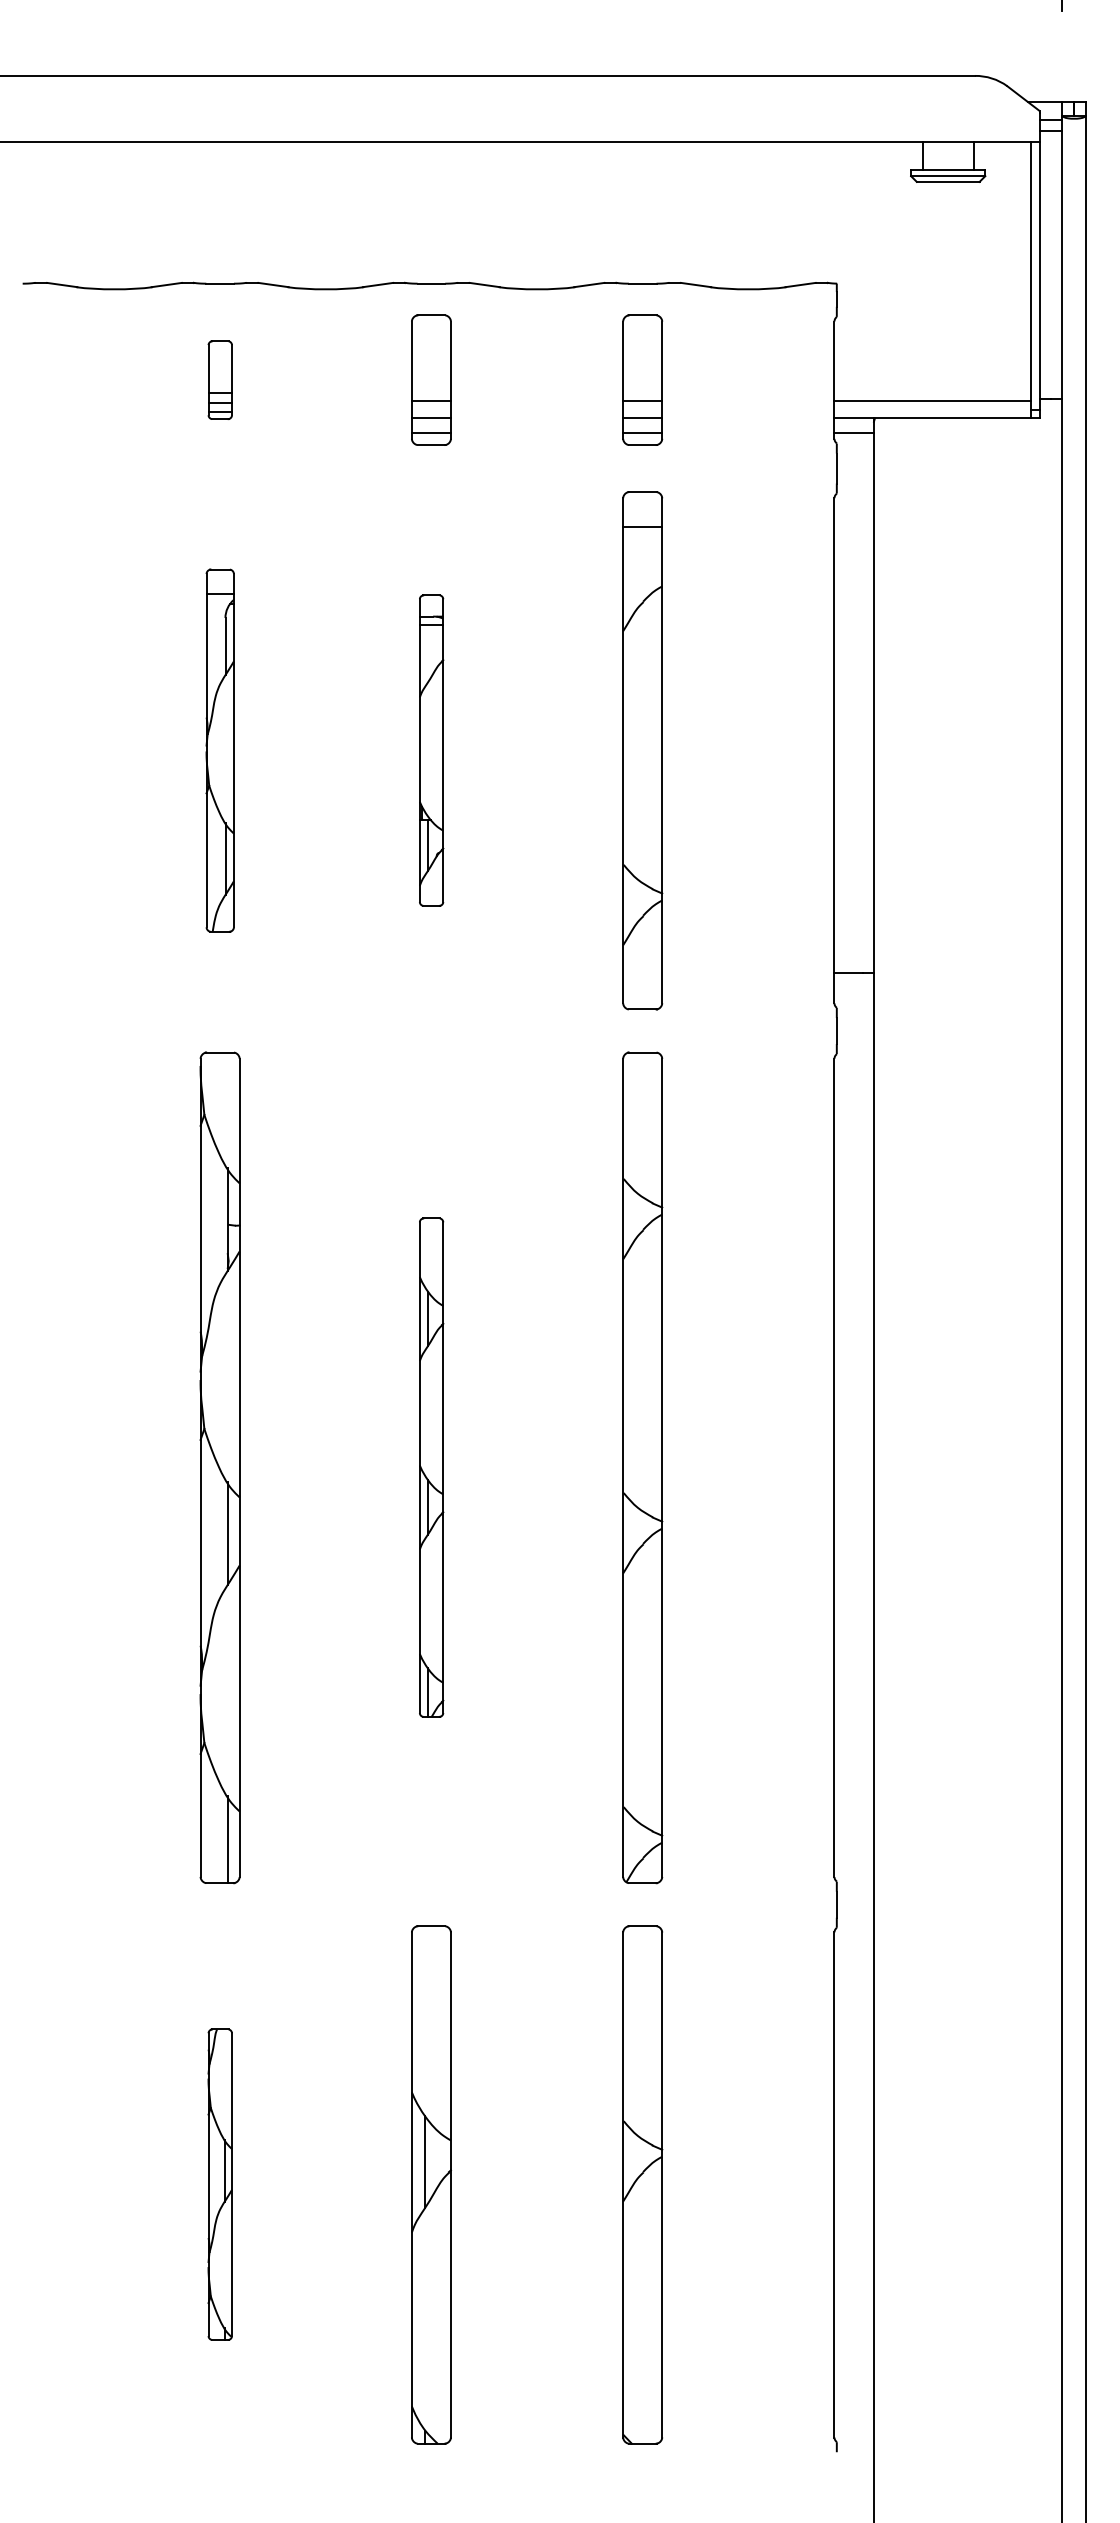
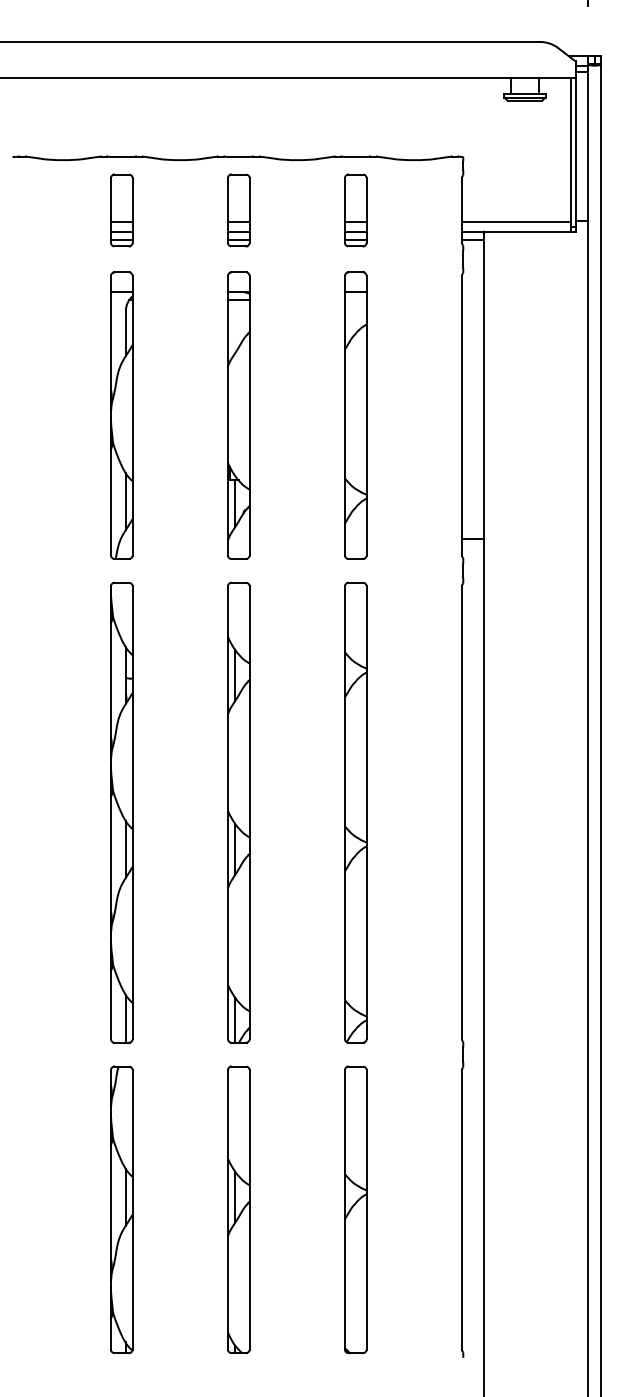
part: (219, 380) -> (121, 210), size x1.67
part: (219, 750) -> (121, 415), size x1.43
part: (430, 750) -> (238, 415), size x1.67
part: (430, 1467) -> (238, 812), size x1.67
part: (219, 2184) -> (121, 1209), size x1.67

